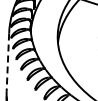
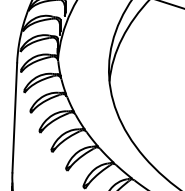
line: (7, 62) -> (14, 118), dashed -> solid

